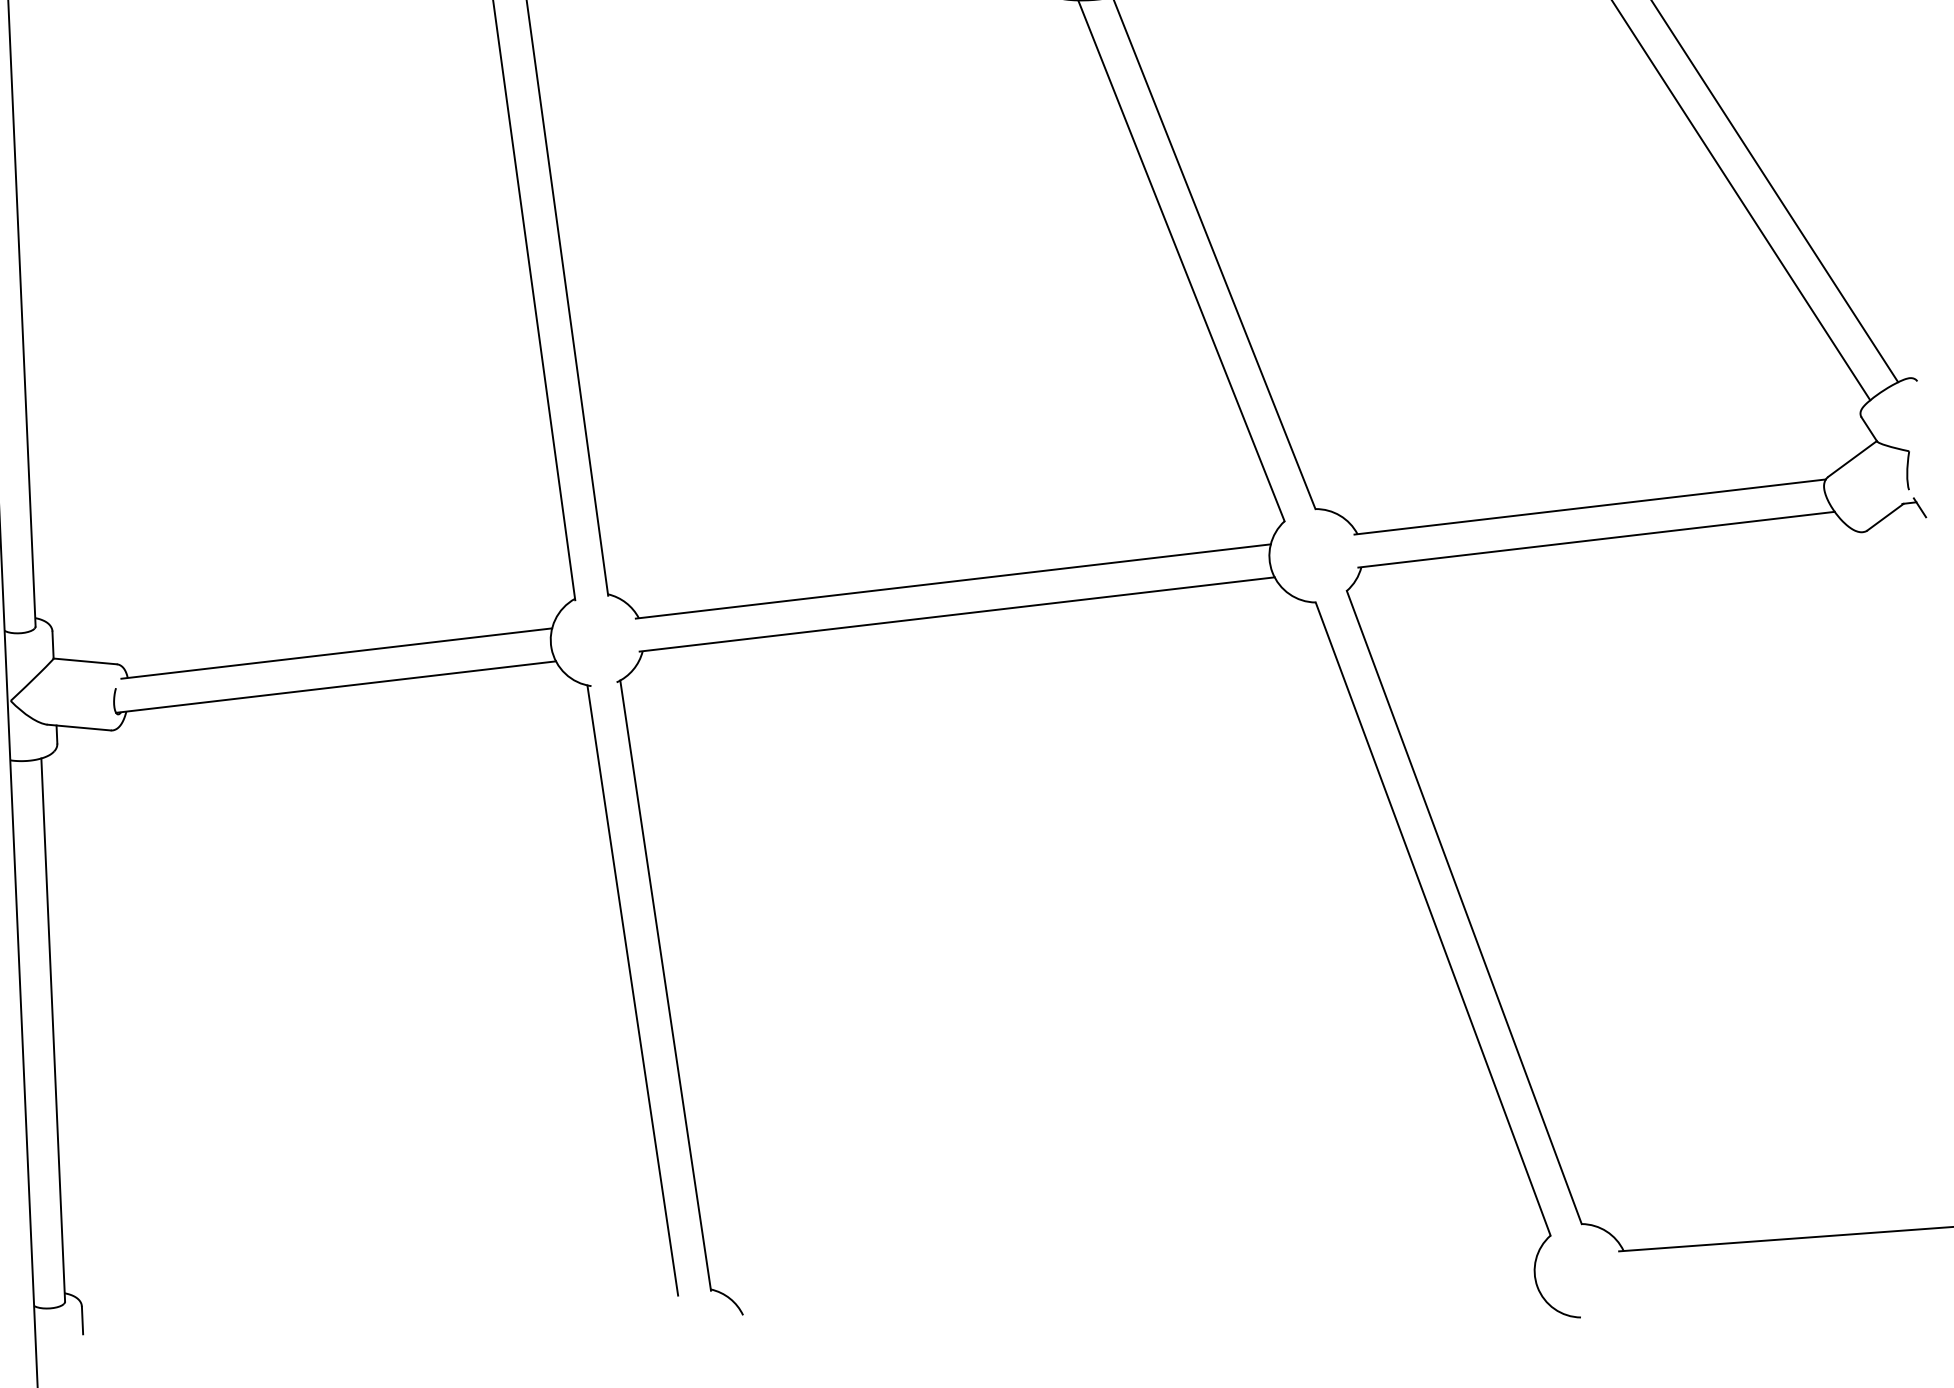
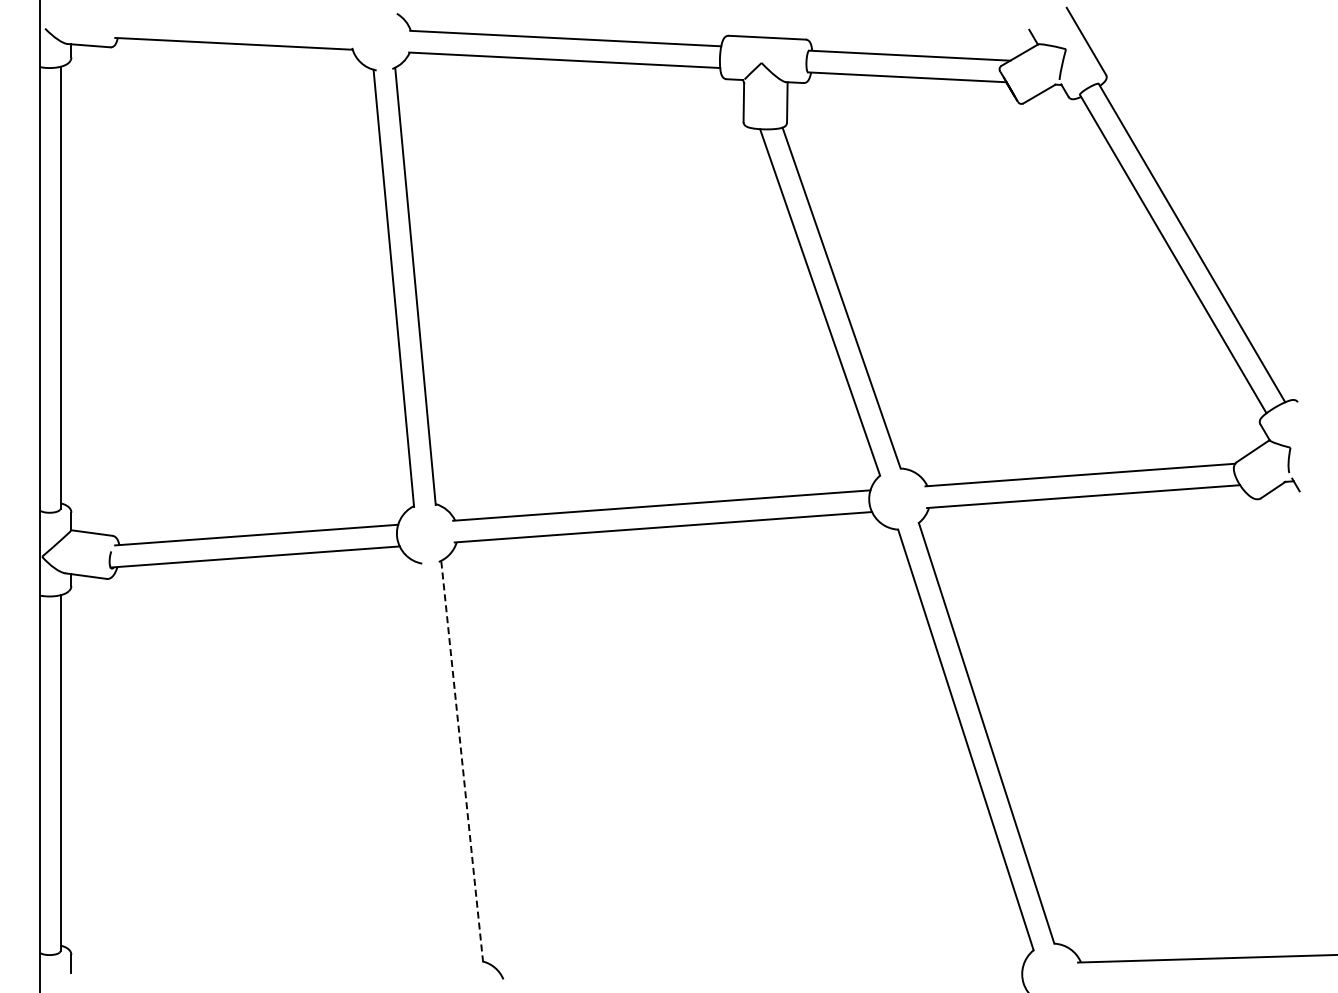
line: (666, 985) -> (462, 761), solid -> dashed
line: (632, 989) -> (440, 763), removed

